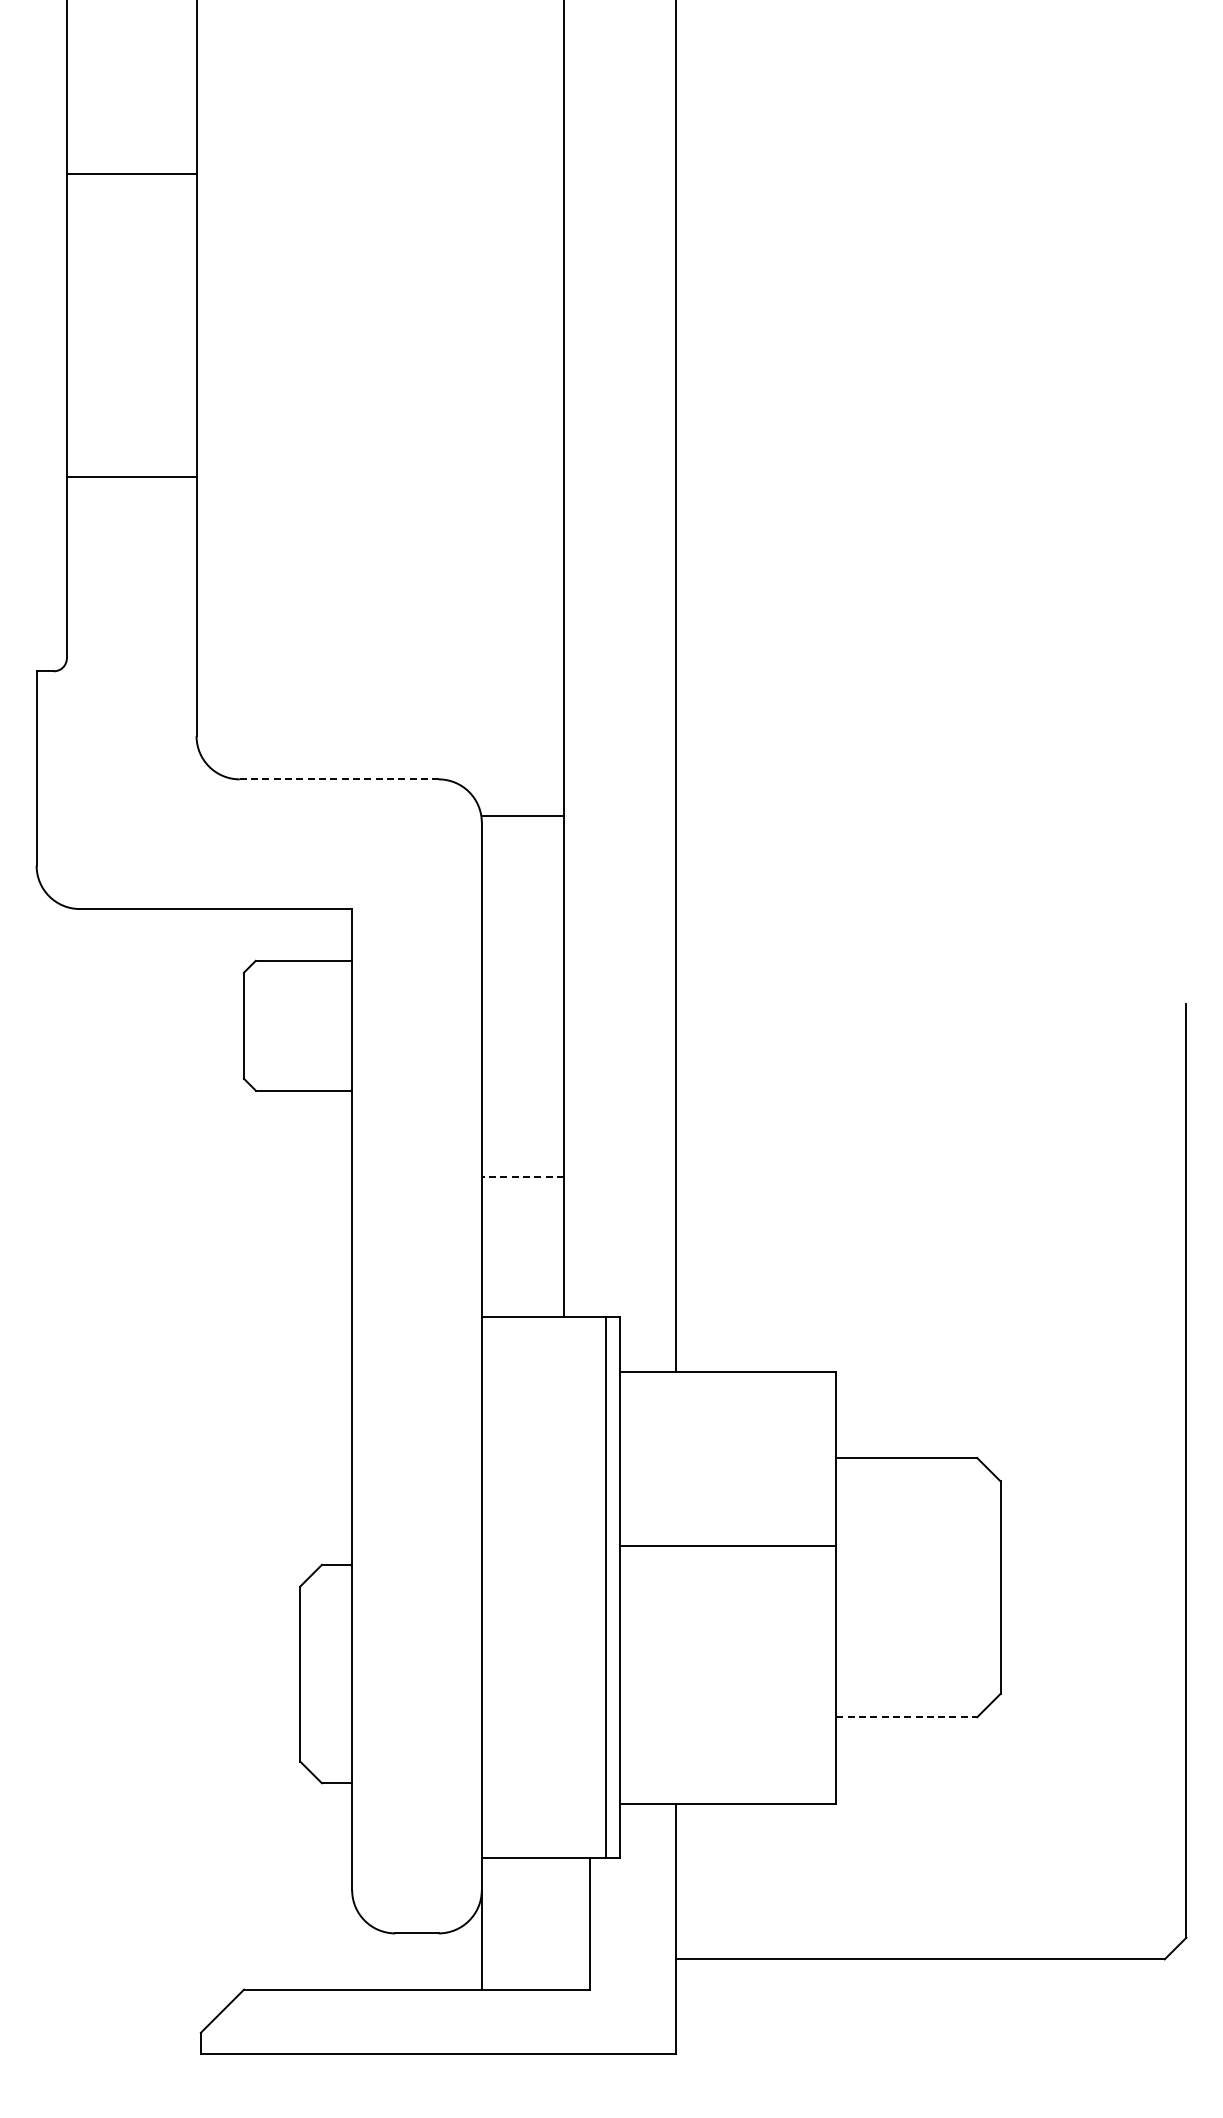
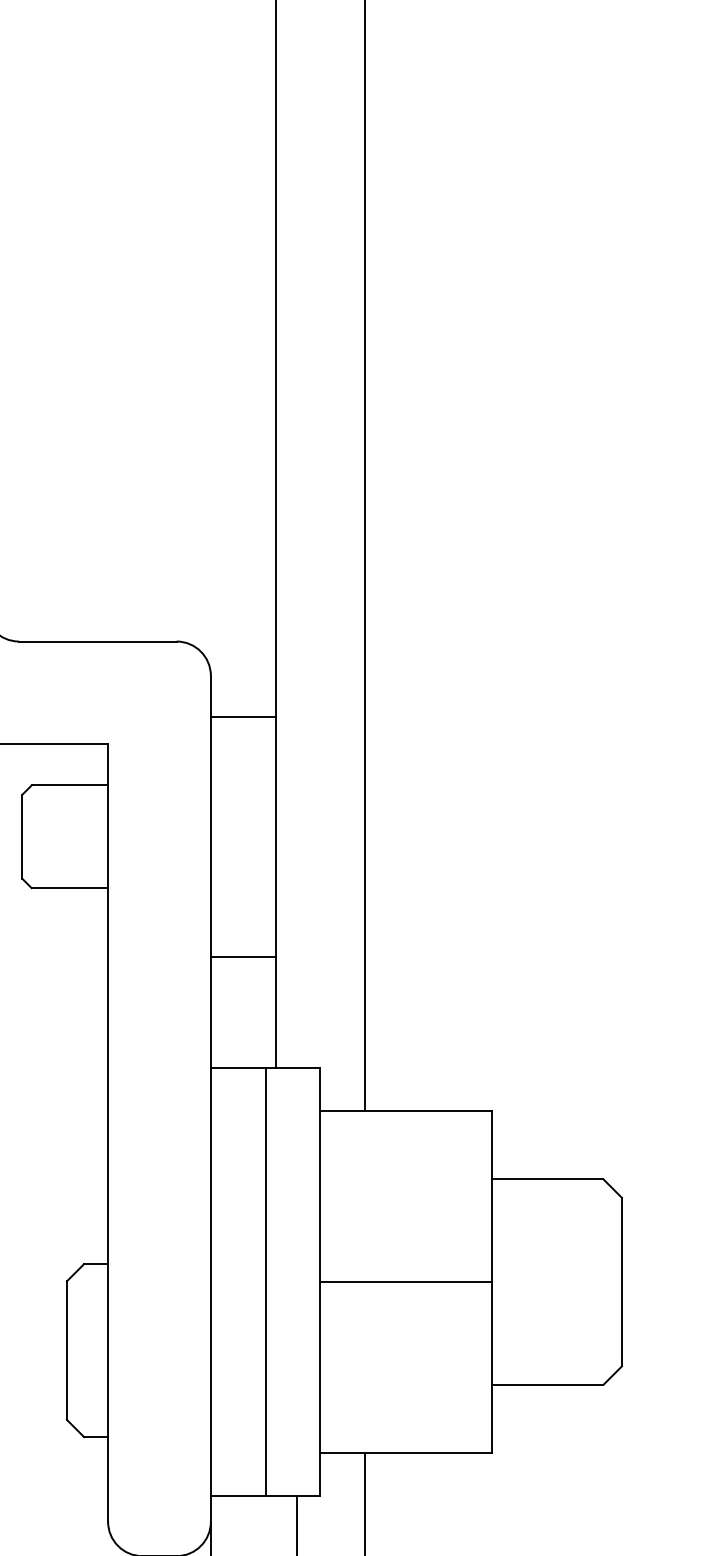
line: (339, 779) -> (98, 641), dashed -> solid
line: (522, 816) -> (243, 716), moved
line: (522, 1177) -> (243, 957), dashed -> solid
line: (728, 1545) -> (406, 1281), moved
line: (605, 1587) -> (265, 1281), moved
line: (907, 1717) -> (548, 1385), dashed -> solid

